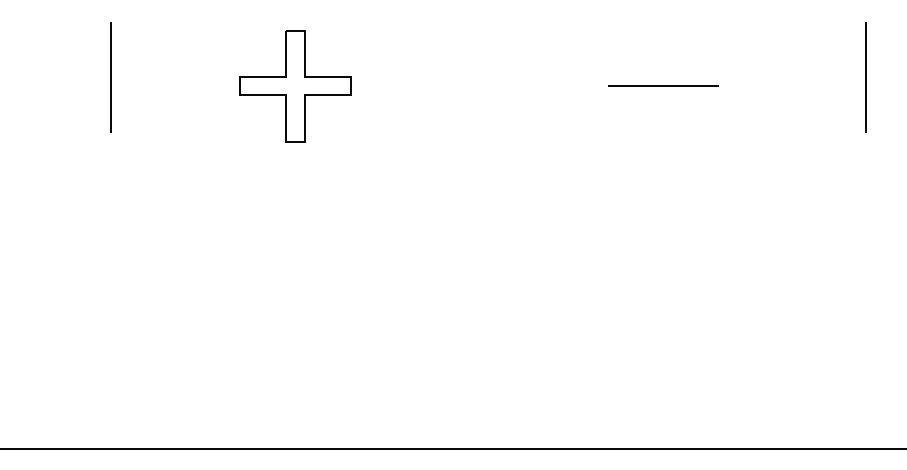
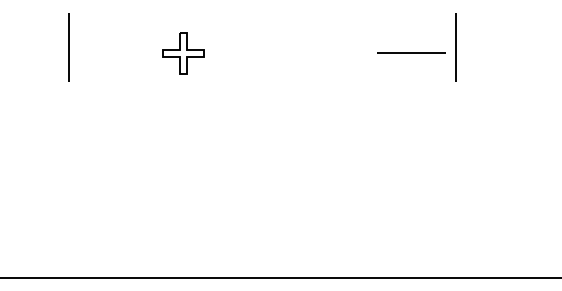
line: (865, 76) -> (455, 47), moved
part: (294, 86) -> (182, 53), size x0.6

